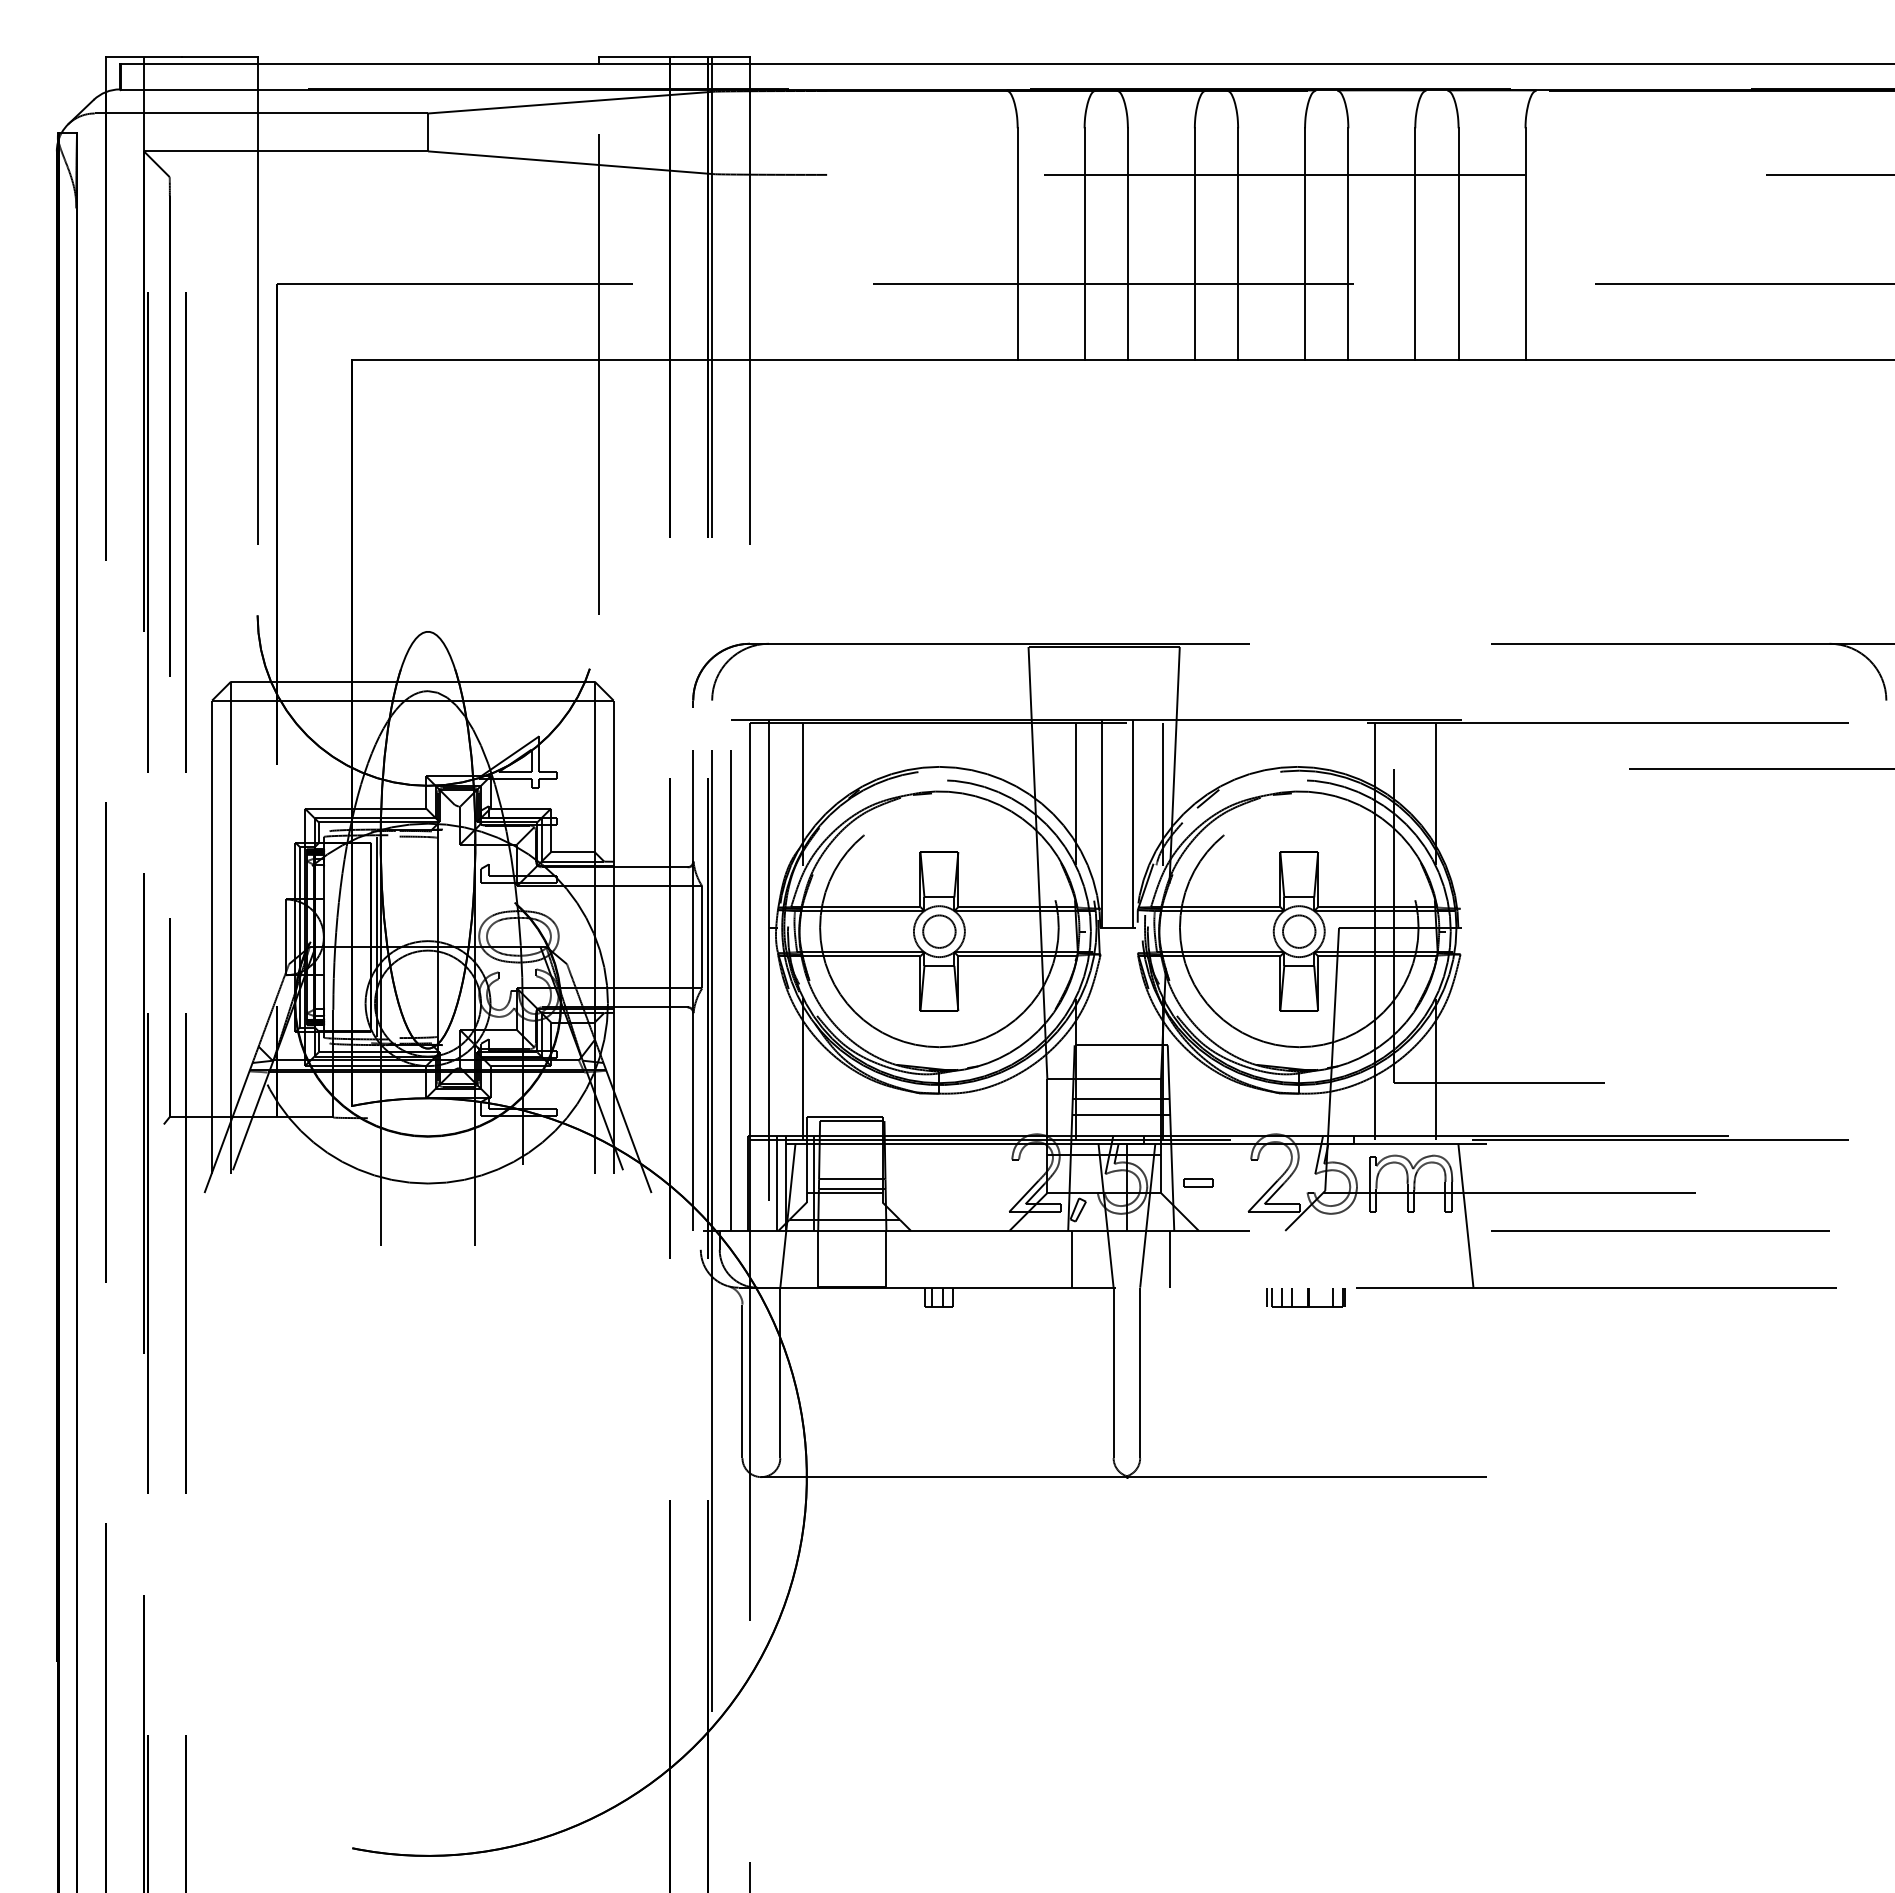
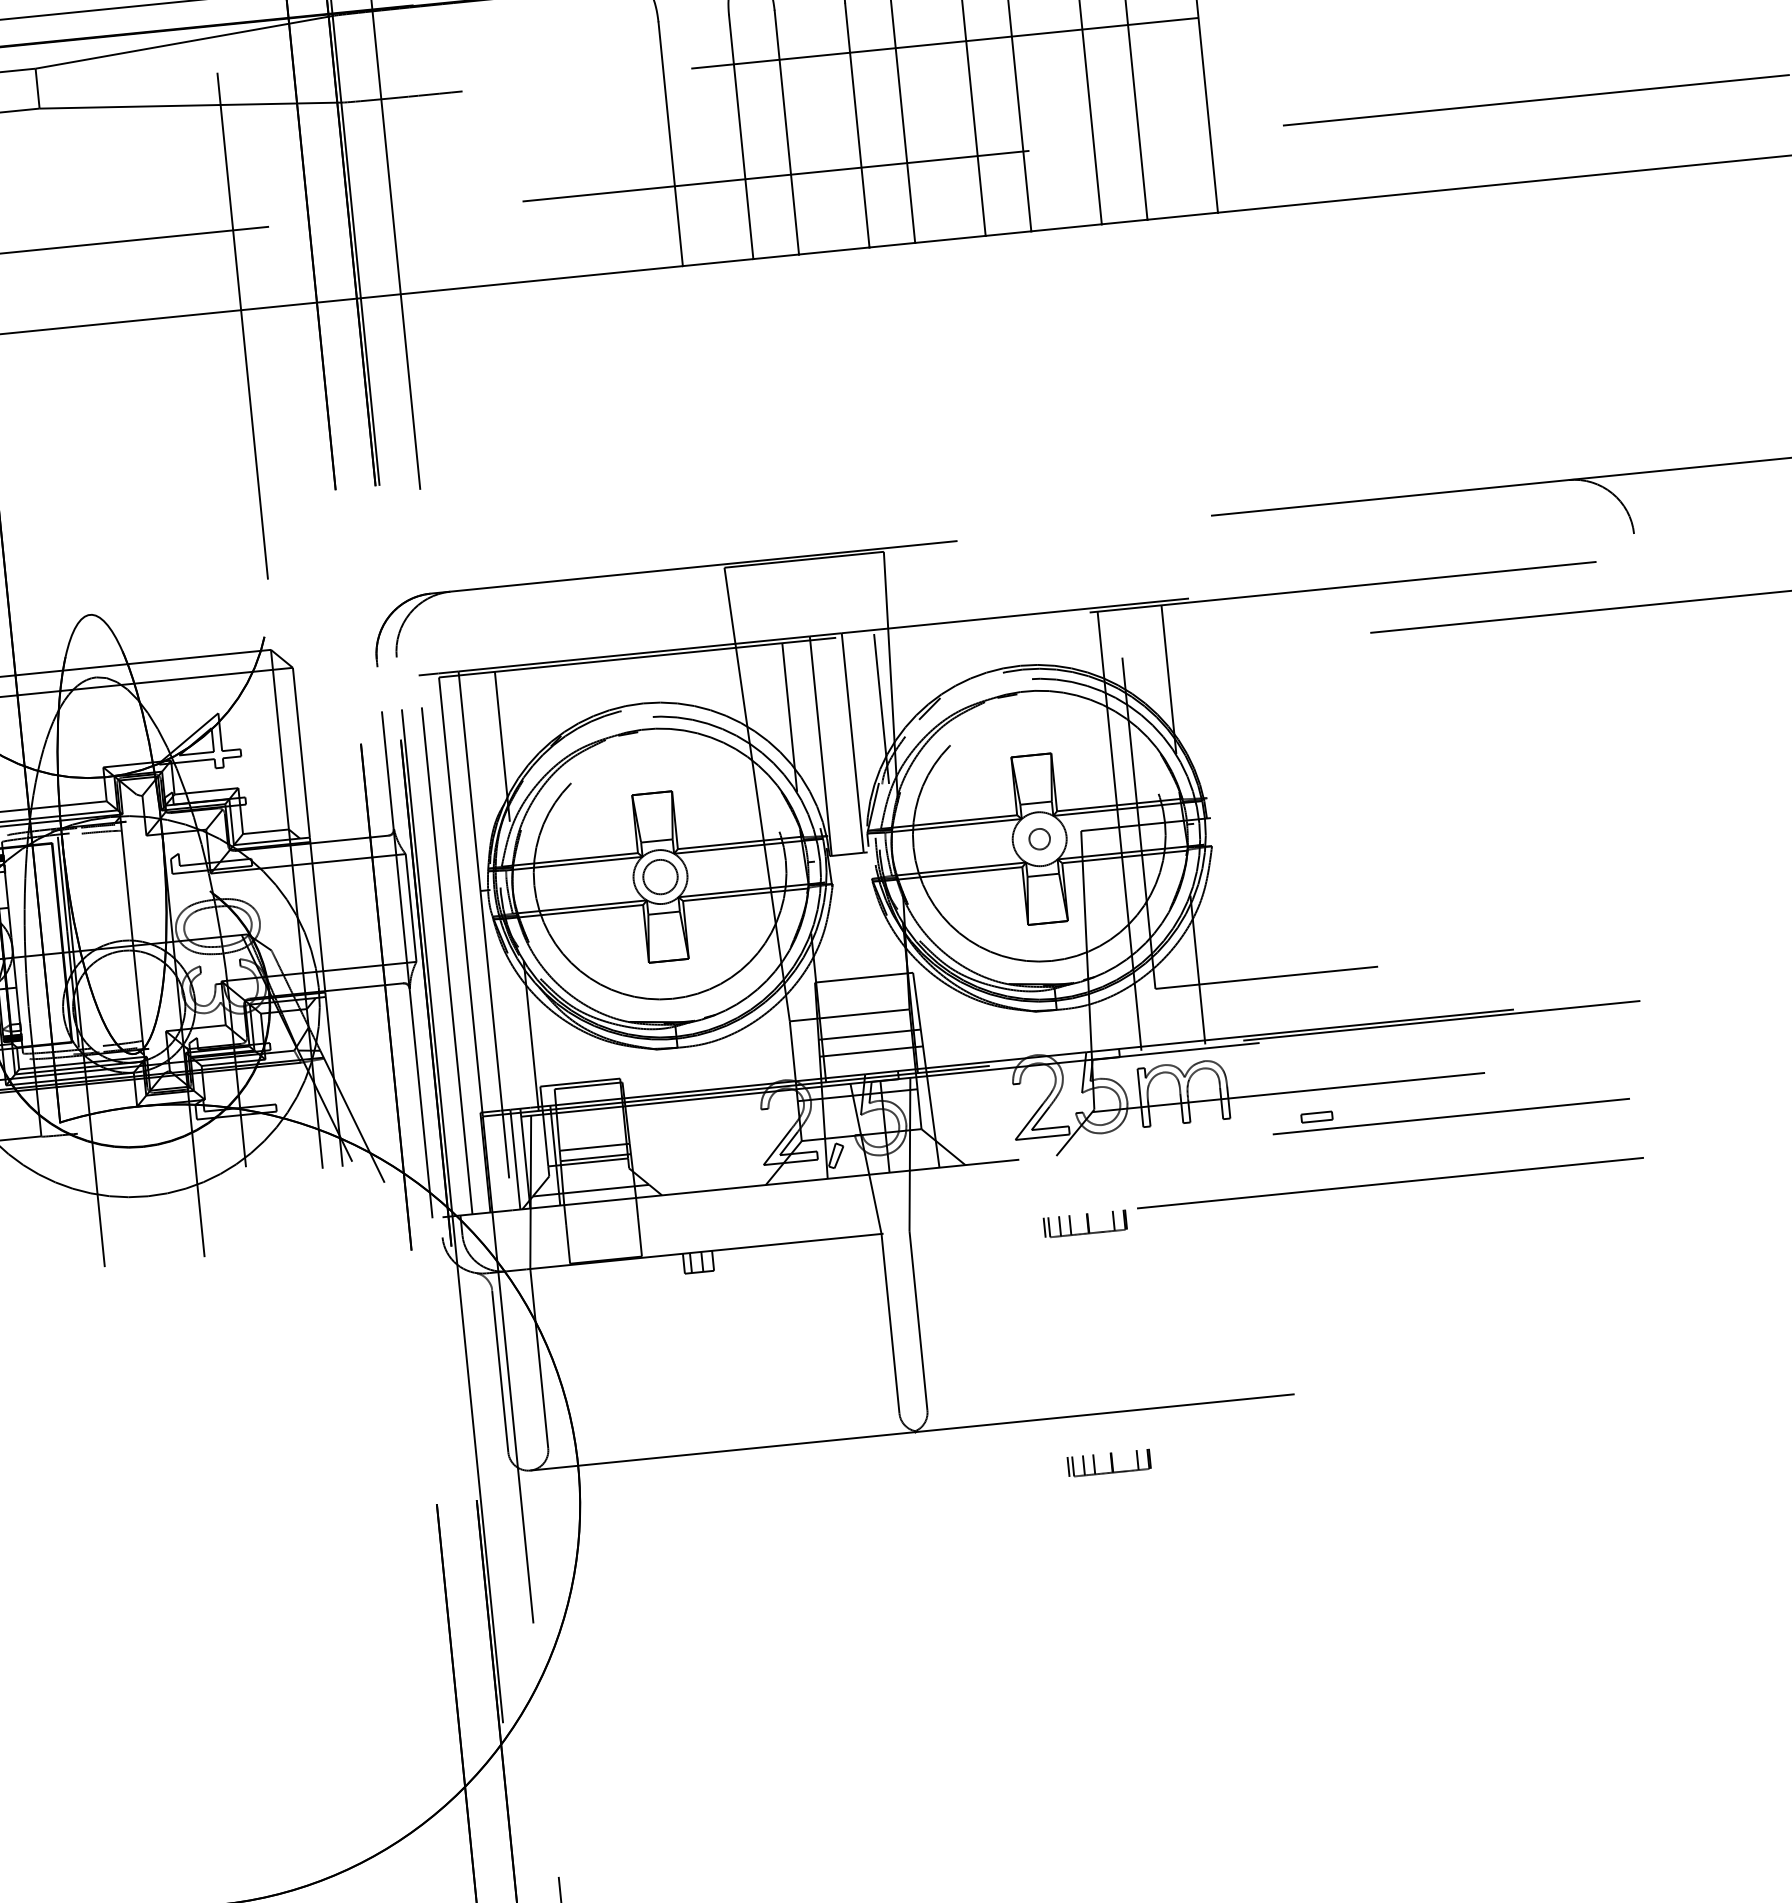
circle: (1299, 931) -> (1039, 839), size x0.6
part: (1198, 1182) -> (1316, 1116), moved
line: (1465, 1215) -> (1244, 1120), removed
line: (1072, 1258) -> (835, 1207), removed
line: (1170, 1258) -> (938, 1197), removed
part: (1305, 1524) -> (1108, 1463), added

